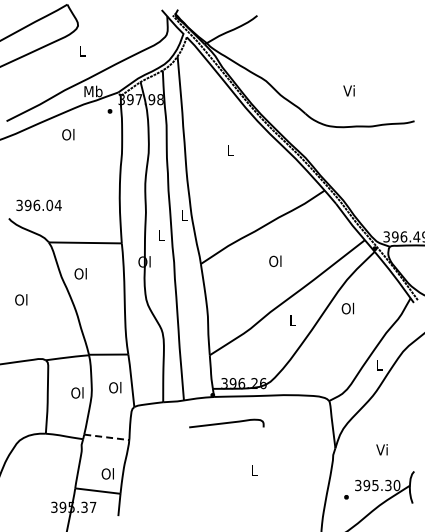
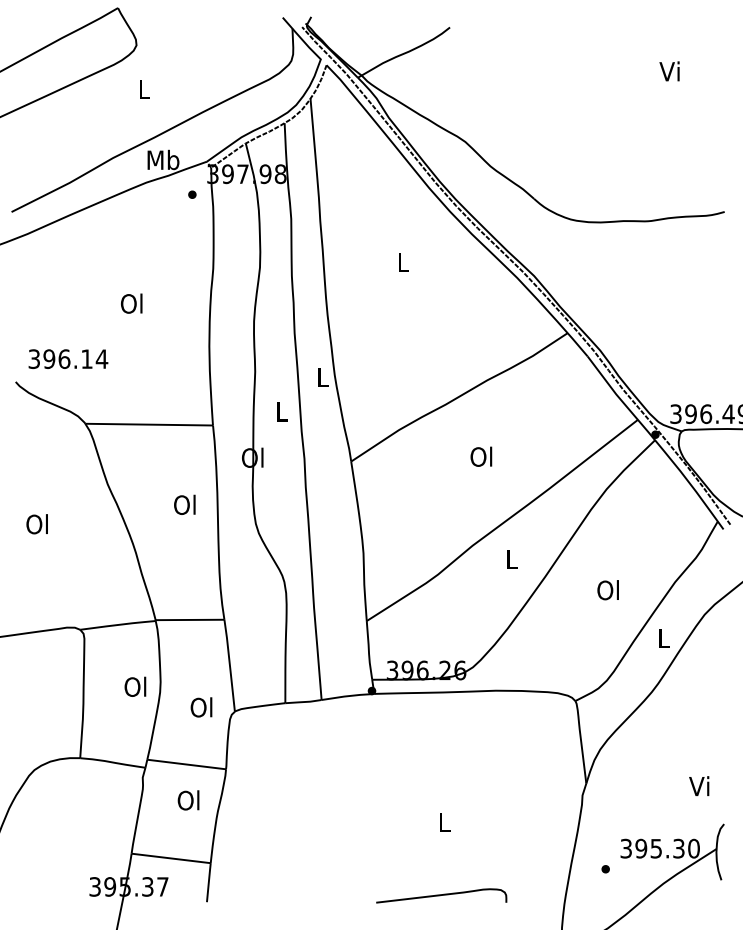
text: (348, 90) -> (668, 70), moved
text: (68, 134) -> (132, 303), moved
text: (49, 205) -> (86, 359), 396.04 -> 396.14
text: (80, 273) -> (184, 504), moved
text: (347, 308) -> (607, 589), moved
text: (115, 387) -> (201, 707), moved
curve: (226, 423) -> (441, 895), moved
line: (106, 437) -> (186, 764), dashed -> solid
text: (381, 449) -> (698, 785), moved
text: (107, 473) -> (187, 799), moved

